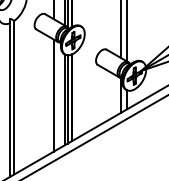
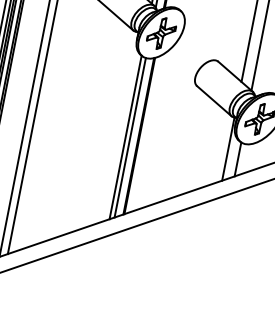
line: (53, 95) -> (106, 125), removed

